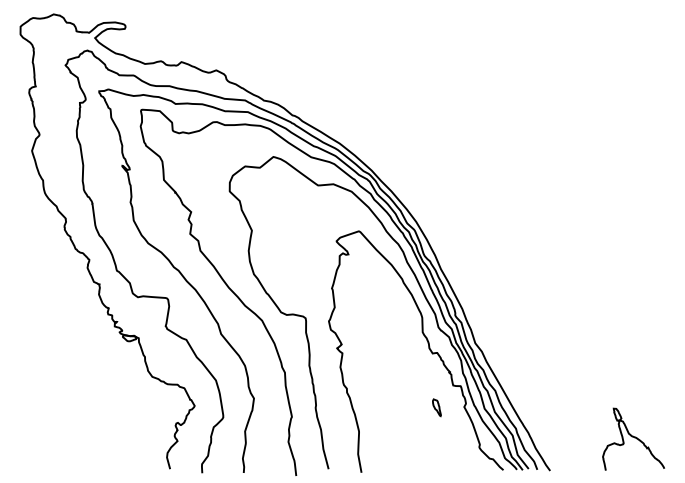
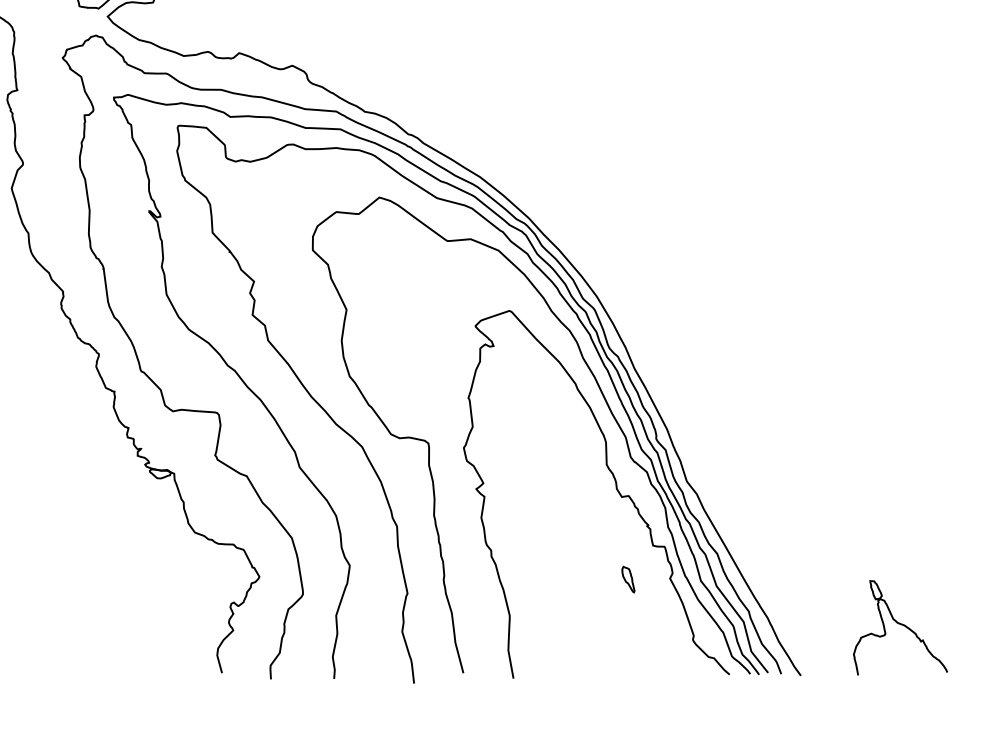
part: (633, 438) -> (900, 626), moved

